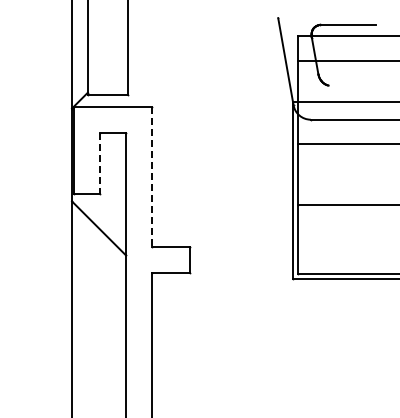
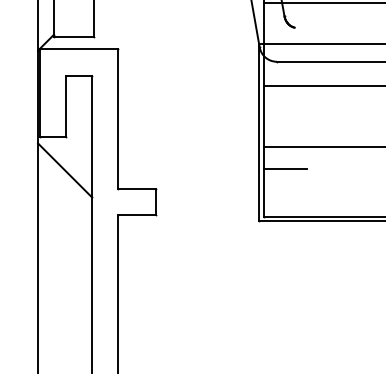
line: (99, 164) -> (65, 106), dashed -> solid
line: (152, 177) -> (118, 119), dashed -> solid
line: (319, 226) -> (285, 168), added

